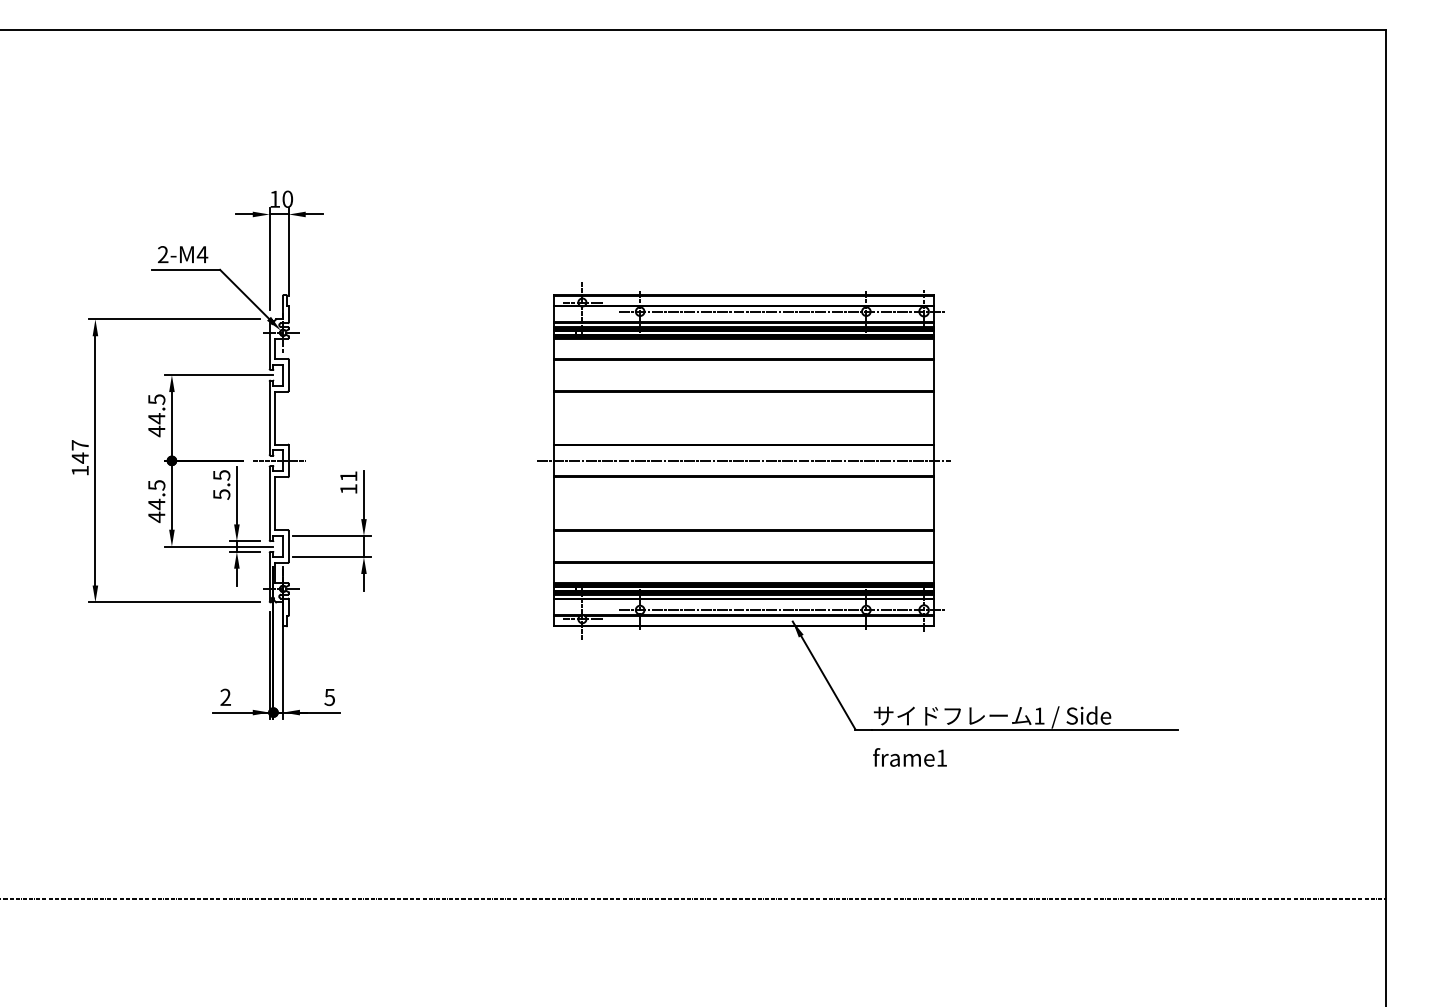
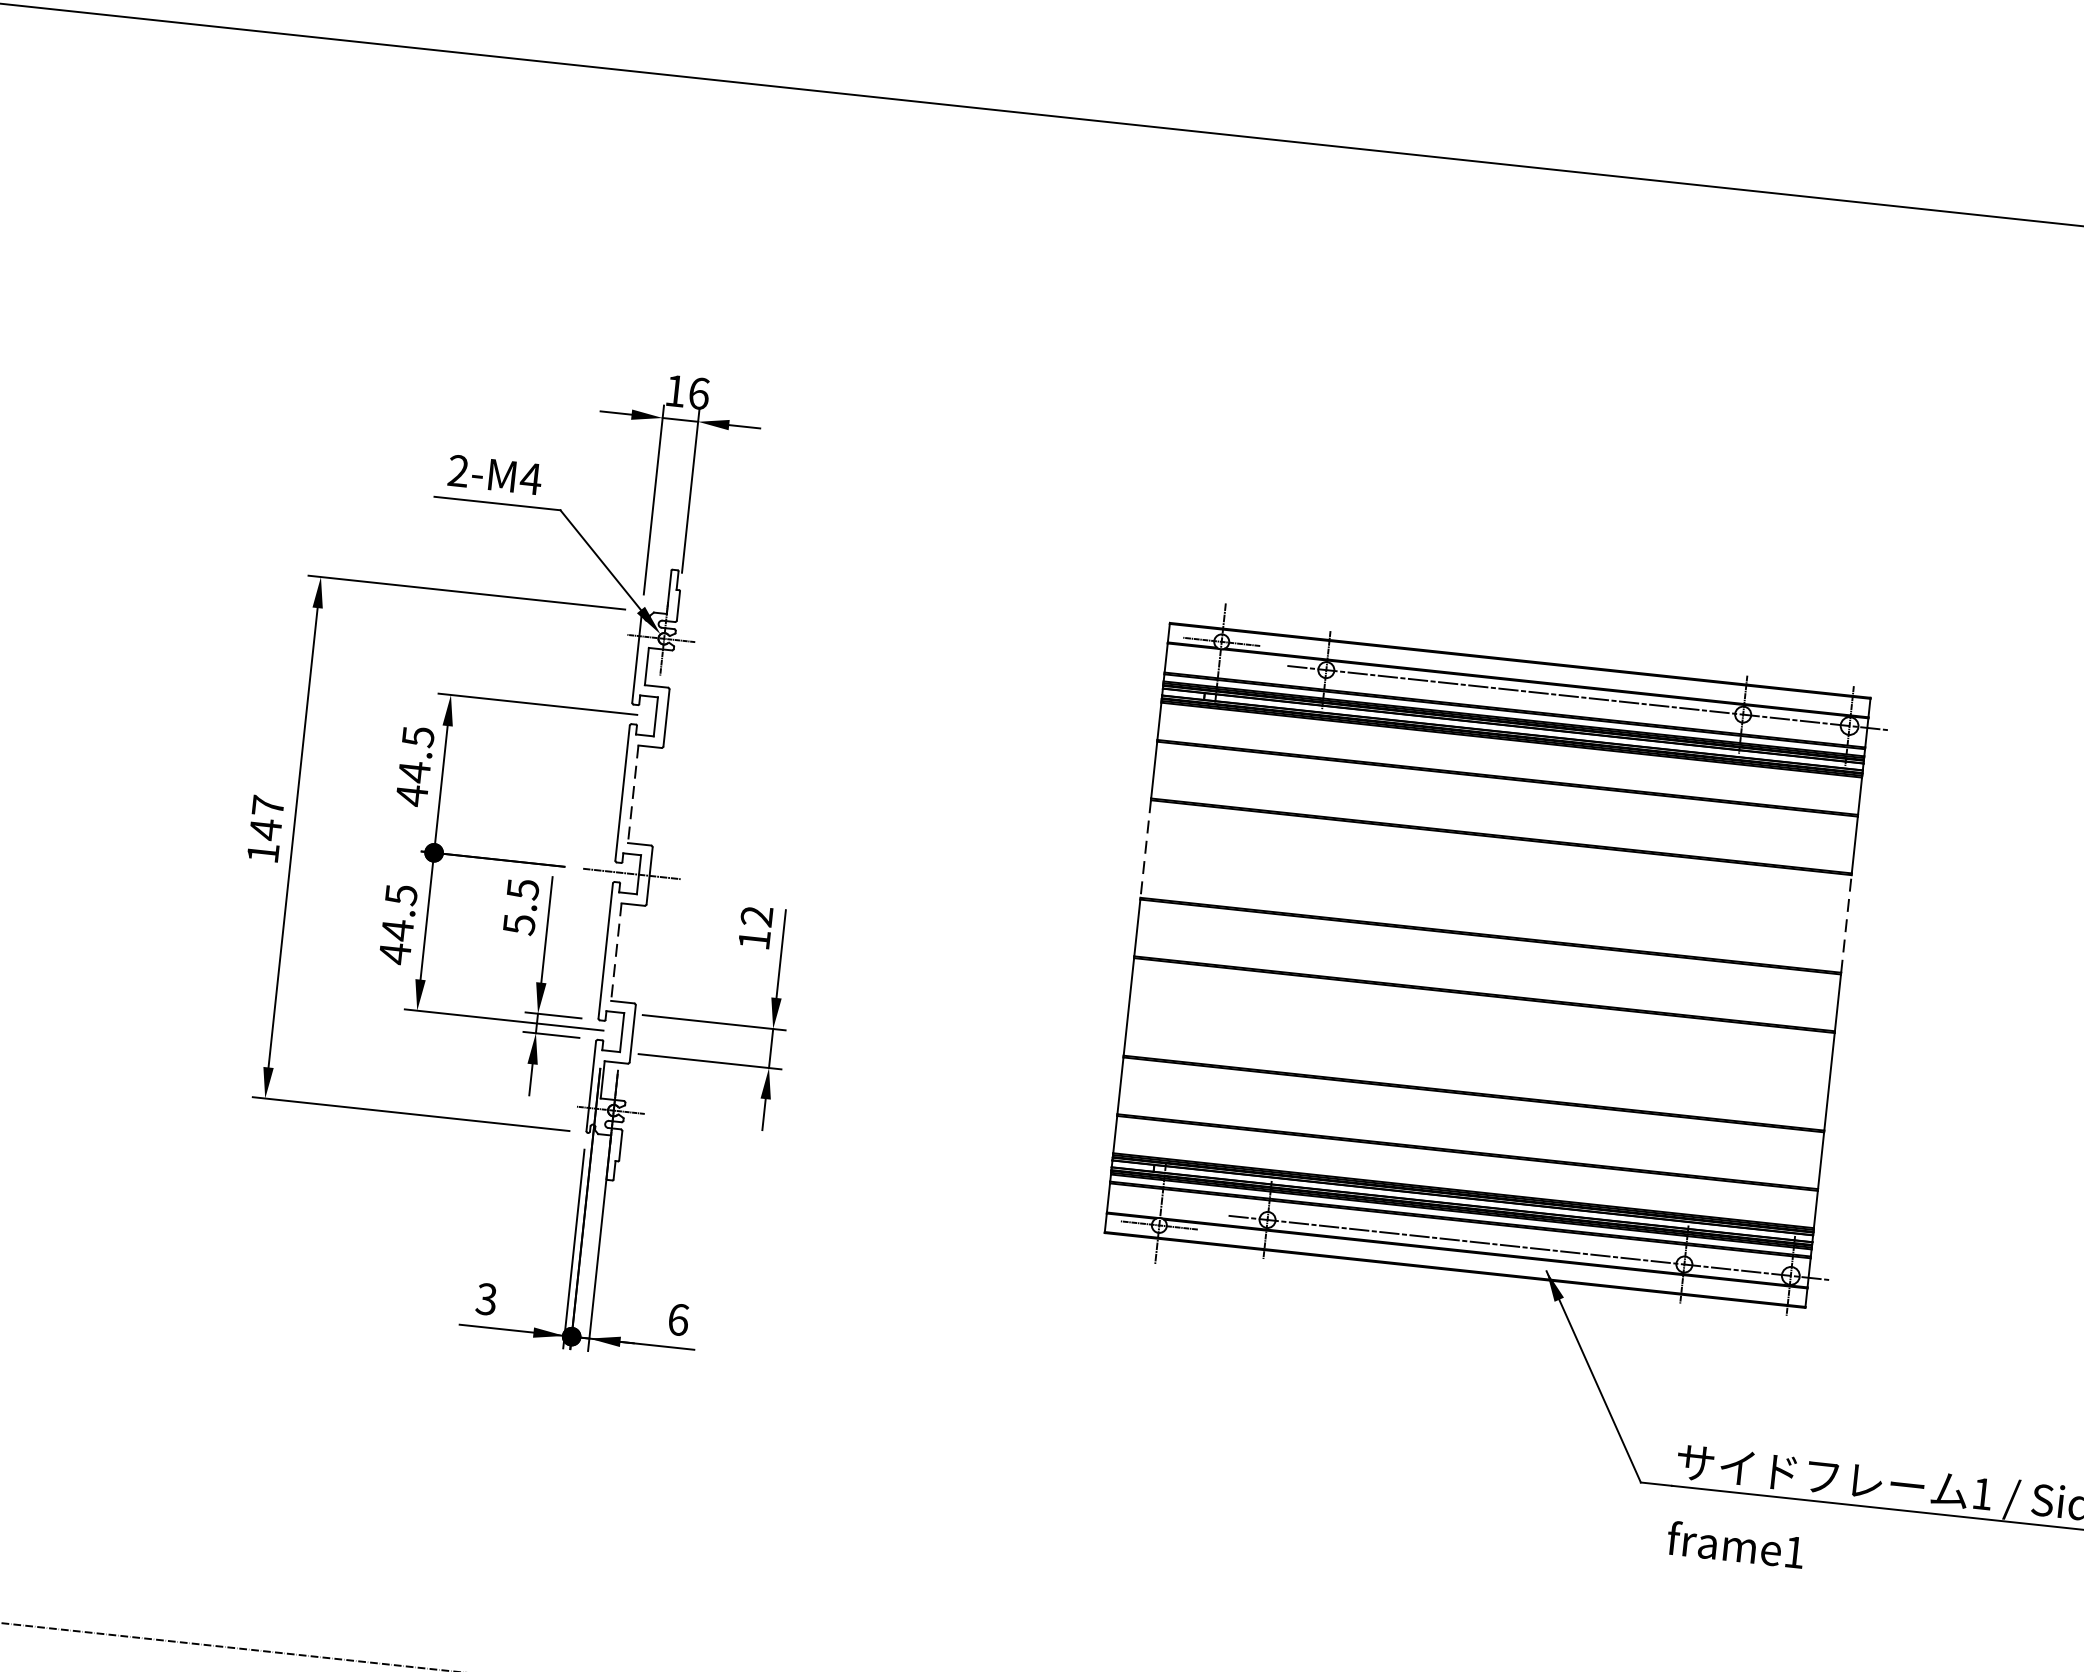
text: (287, 198) -> (698, 392), 10 -> 16
line: (933, 417) -> (1846, 922), solid -> dashed
line: (275, 418) -> (633, 795), solid -> dashed
line: (553, 418) -> (1145, 849), solid -> dashed
line: (743, 460) -> (1487, 964), removed
text: (348, 476) -> (756, 916), 11 -> 12
line: (275, 504) -> (616, 953), solid -> dashed
text: (329, 696) -> (678, 1318), 5 -> 6
text: (225, 697) -> (486, 1299), 2 -> 3

